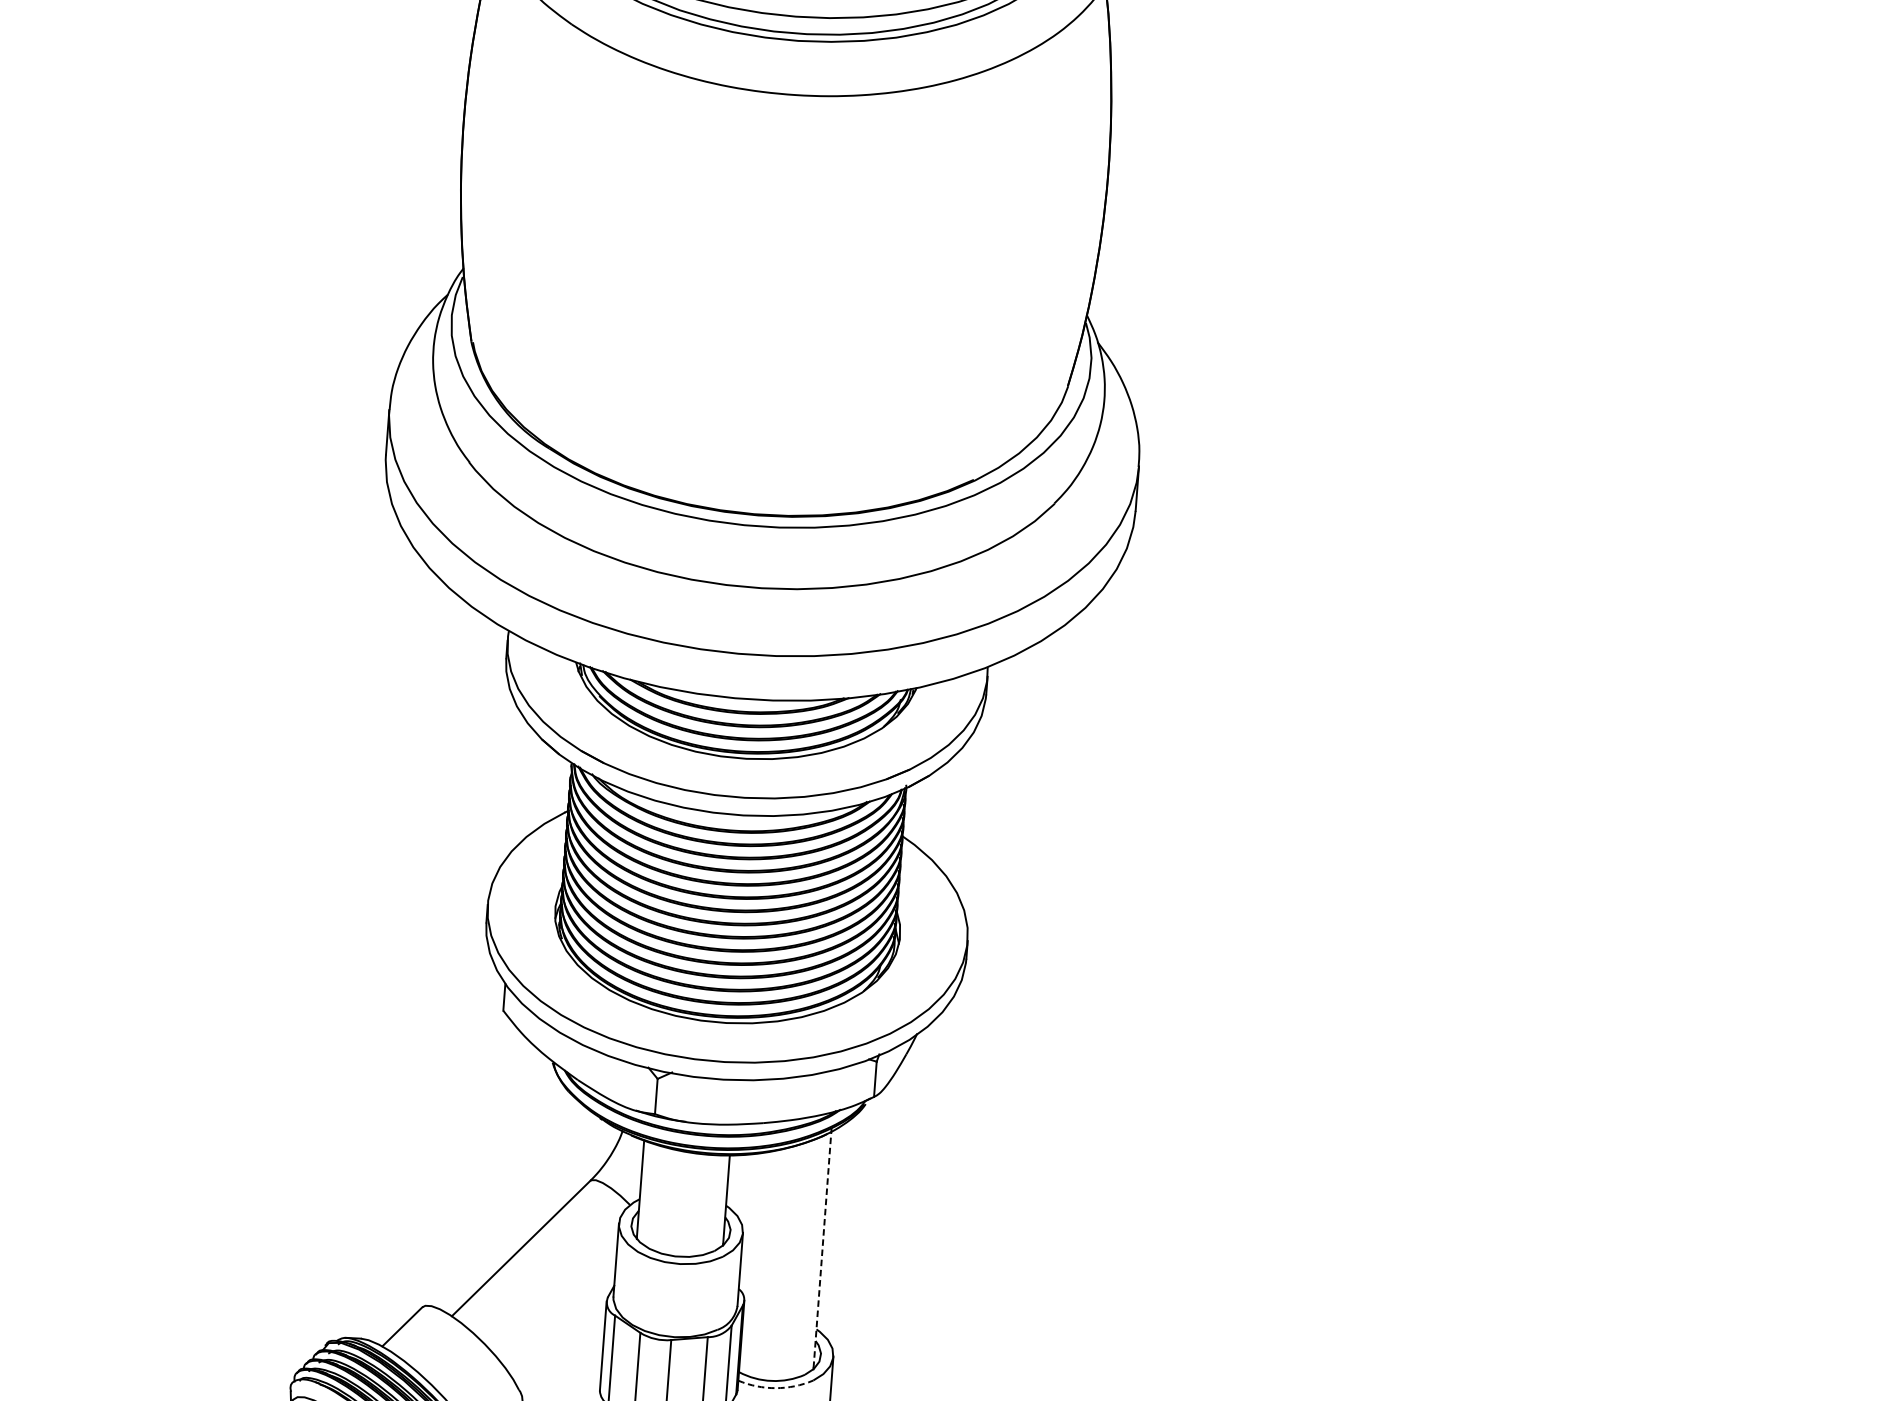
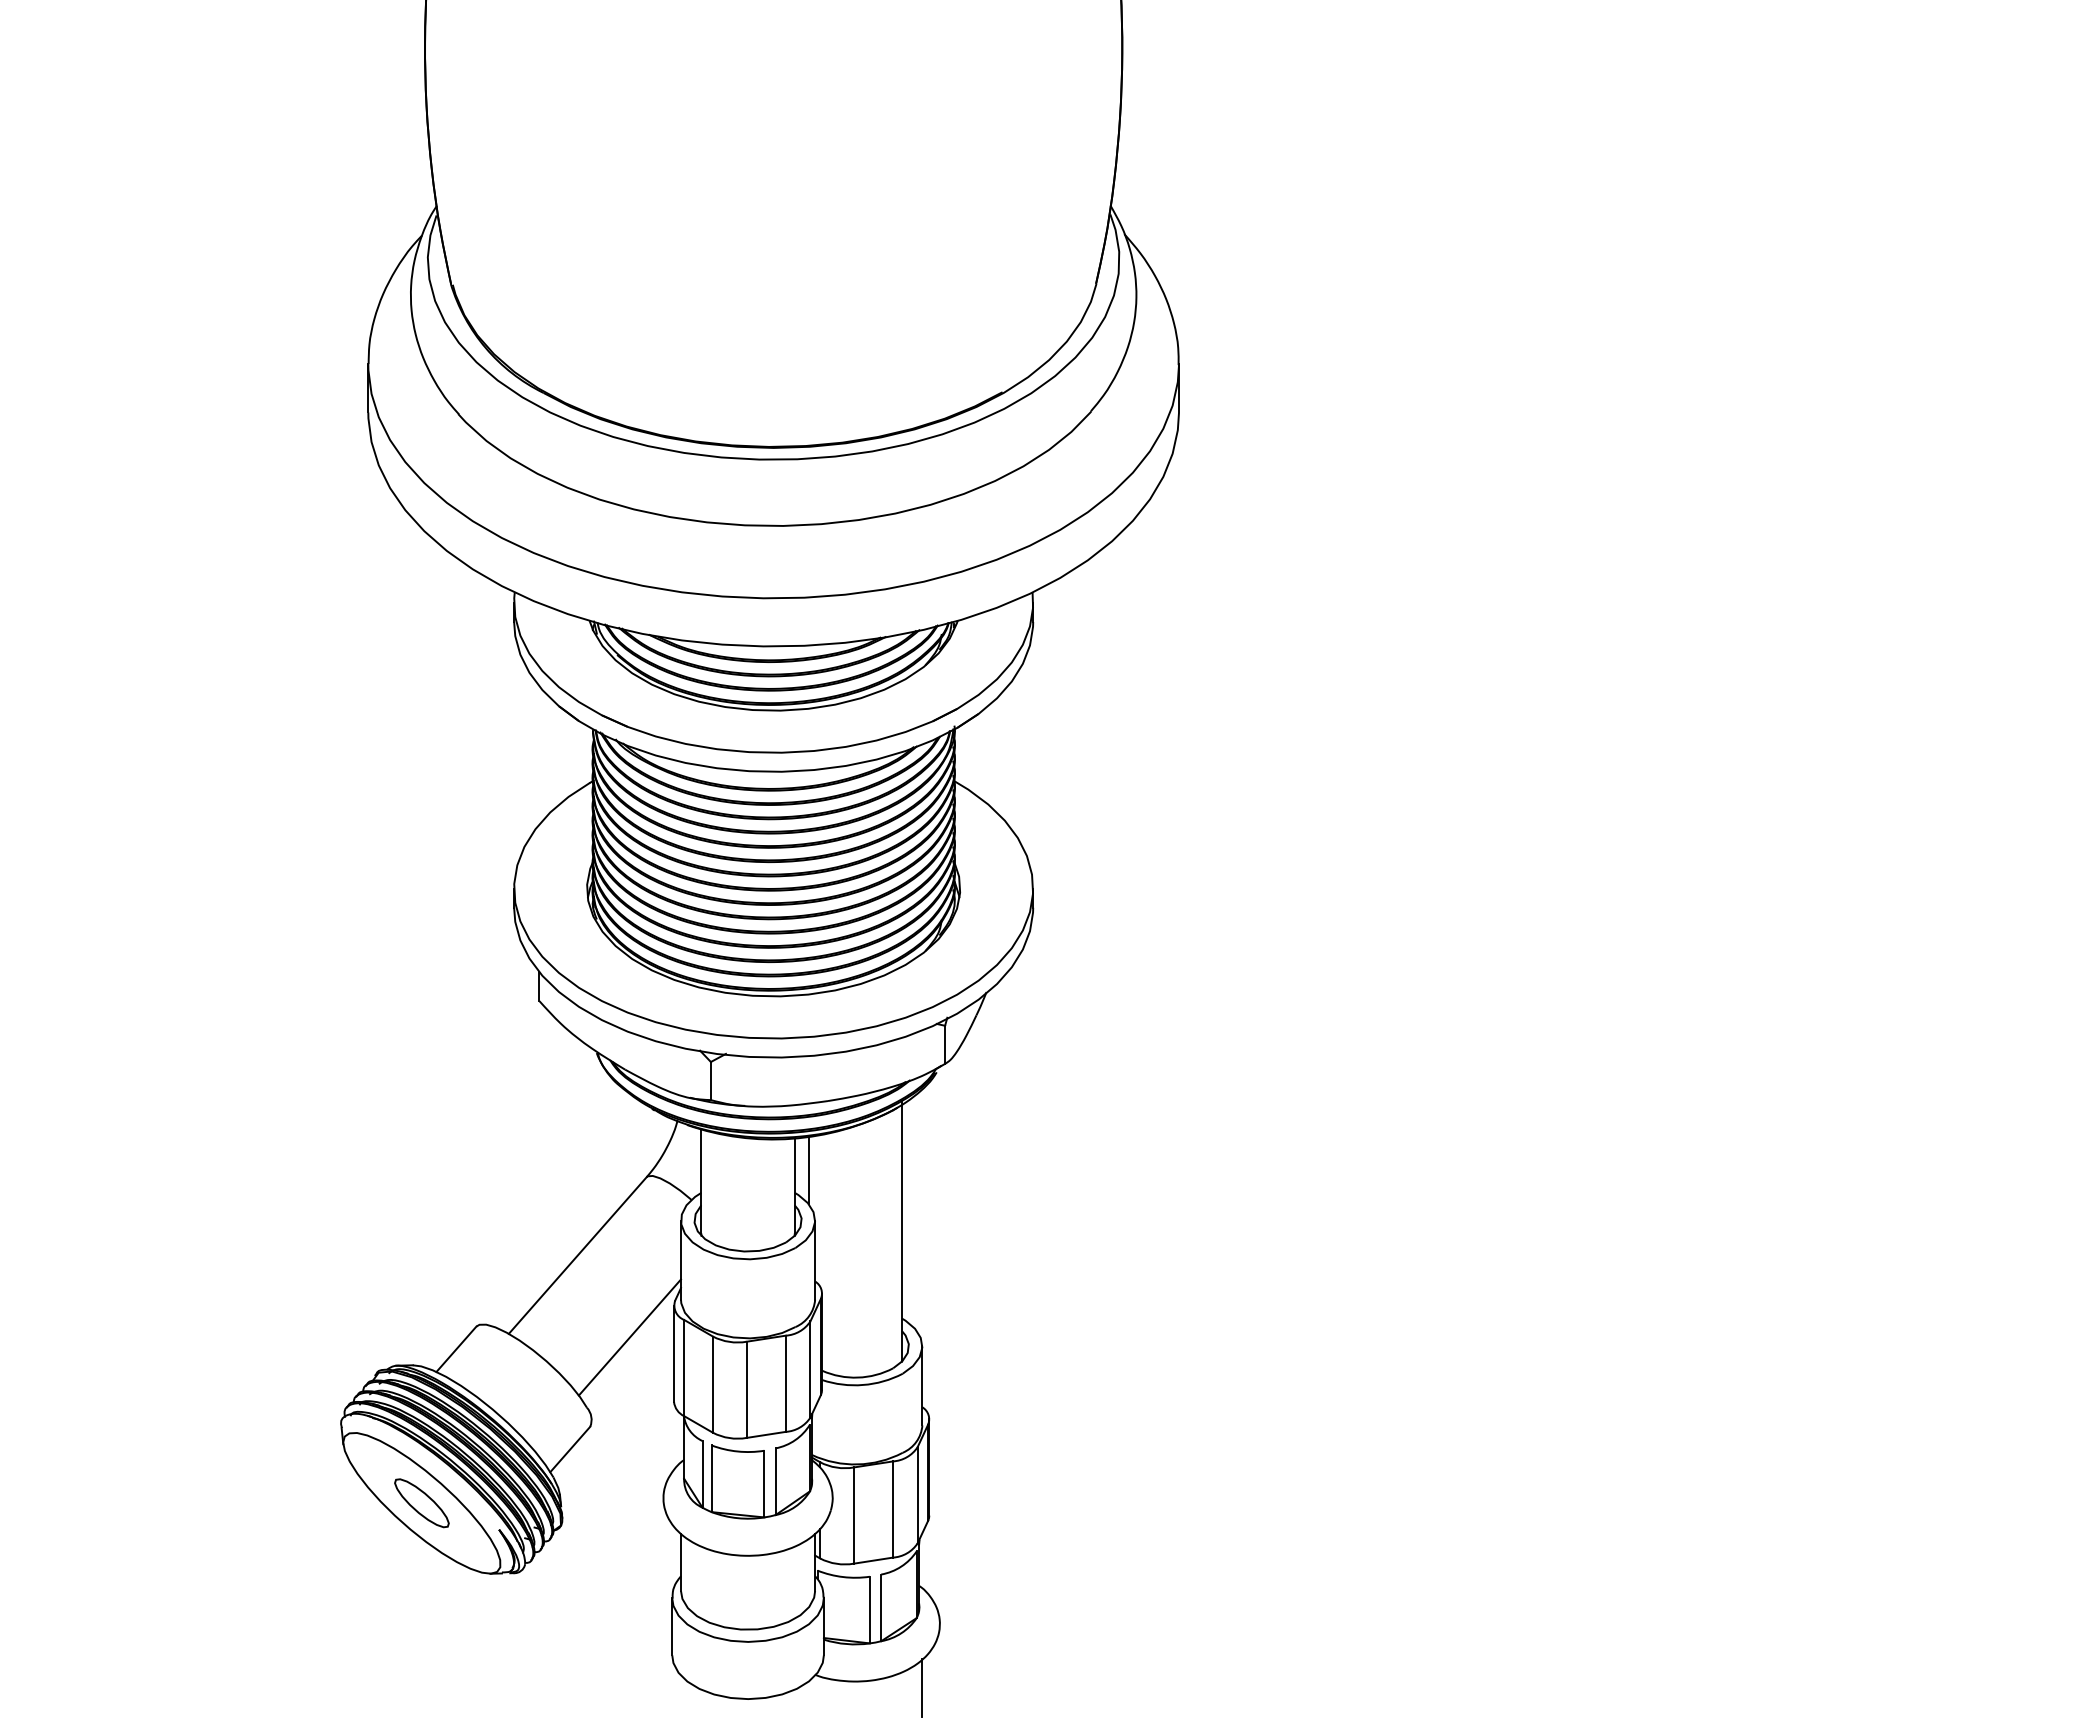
line: (740, 1185) -> (808, 1169), added
line: (822, 1247) -> (901, 1230), dashed -> solid
line: (563, 1327) -> (629, 1337), added
arc: (776, 1388) -> (863, 1385), dashed -> solid

